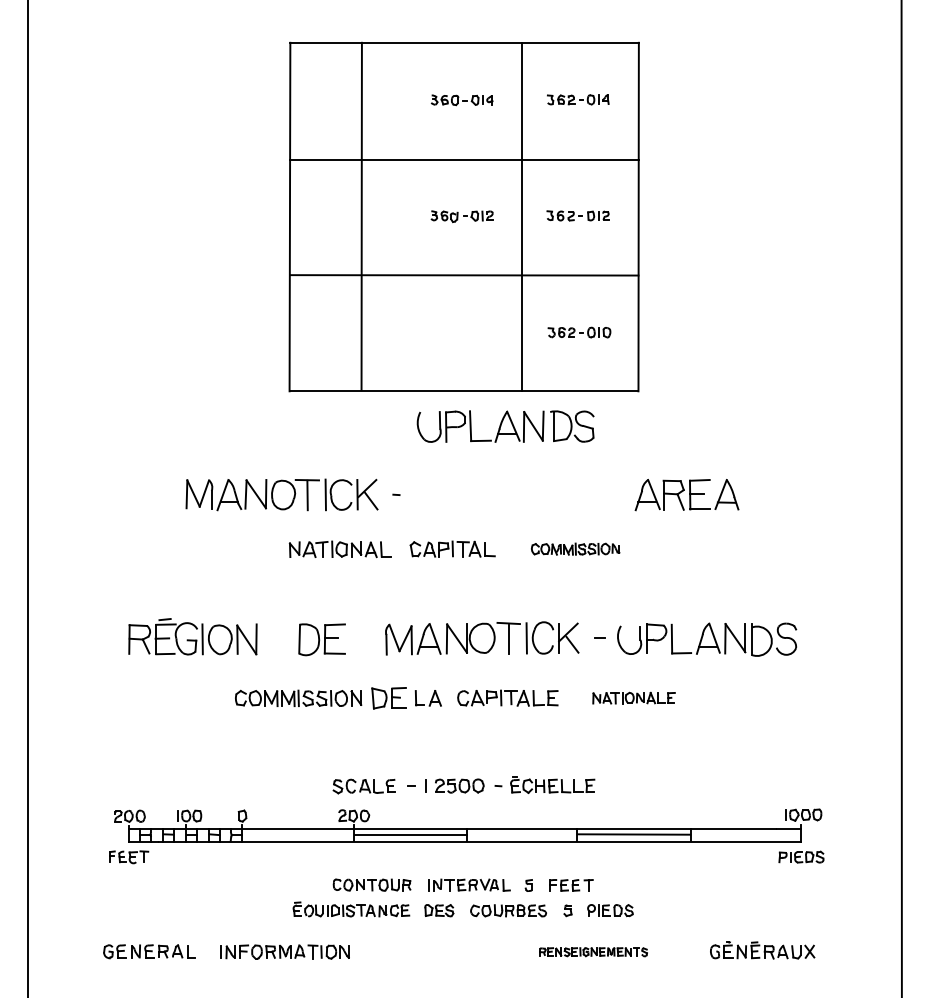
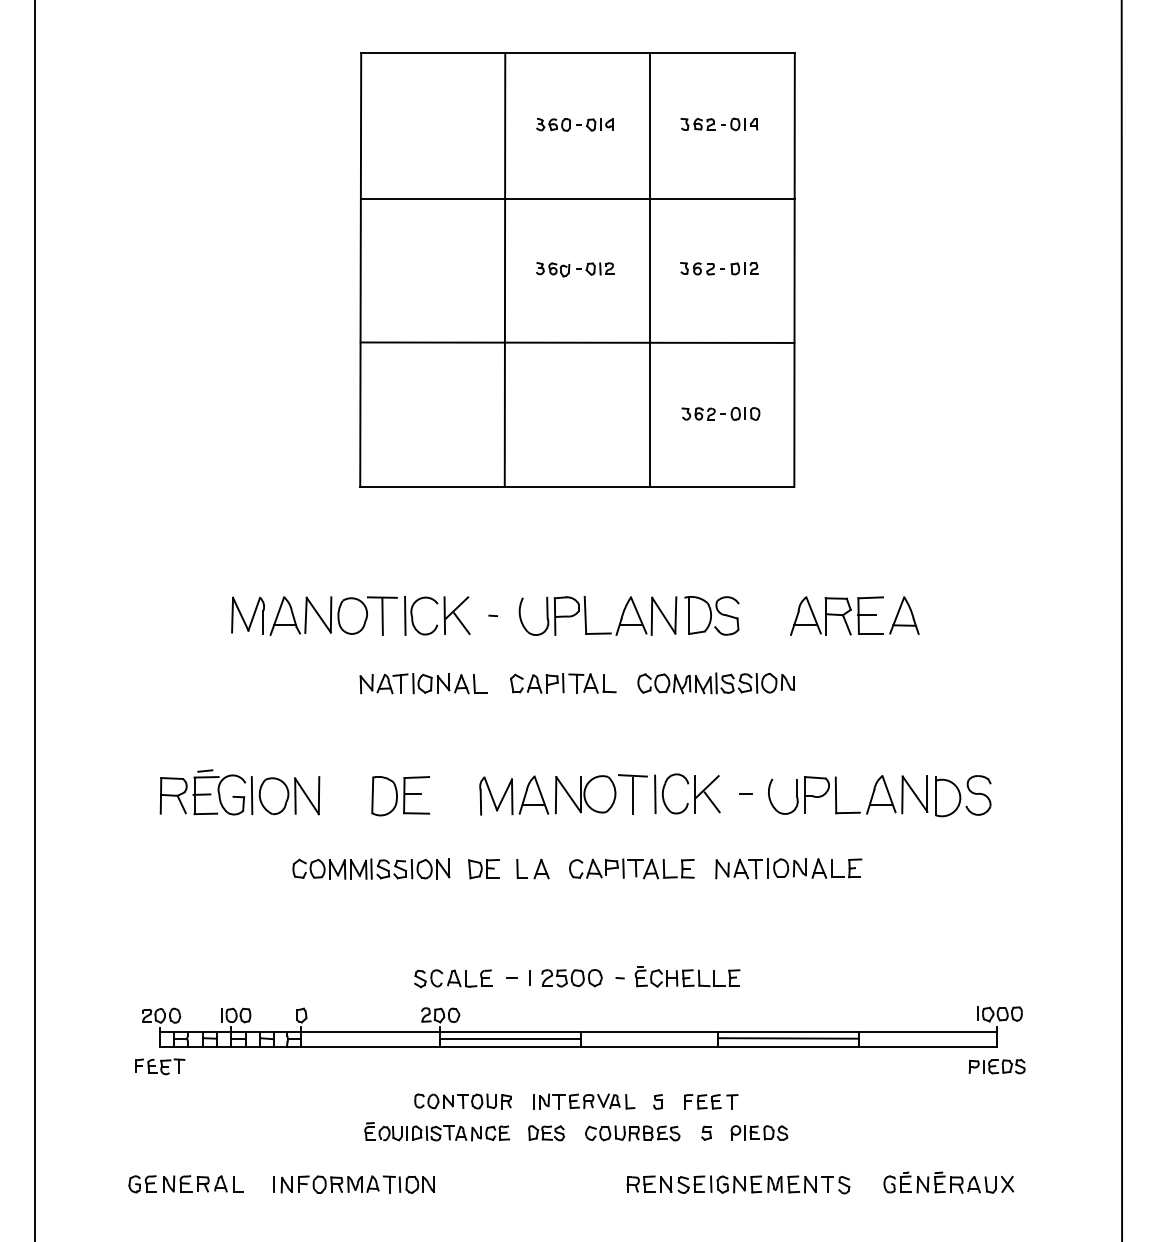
line: (361, 216) -> (504, 269), moved
part: (505, 426) -> (628, 615), moved
part: (575, 549) -> (715, 683), size x1.43
part: (633, 697) -> (788, 868), size x1.43
part: (388, 698) -> (483, 869), size x0.71
part: (593, 951) -> (738, 1184), size x1.67

